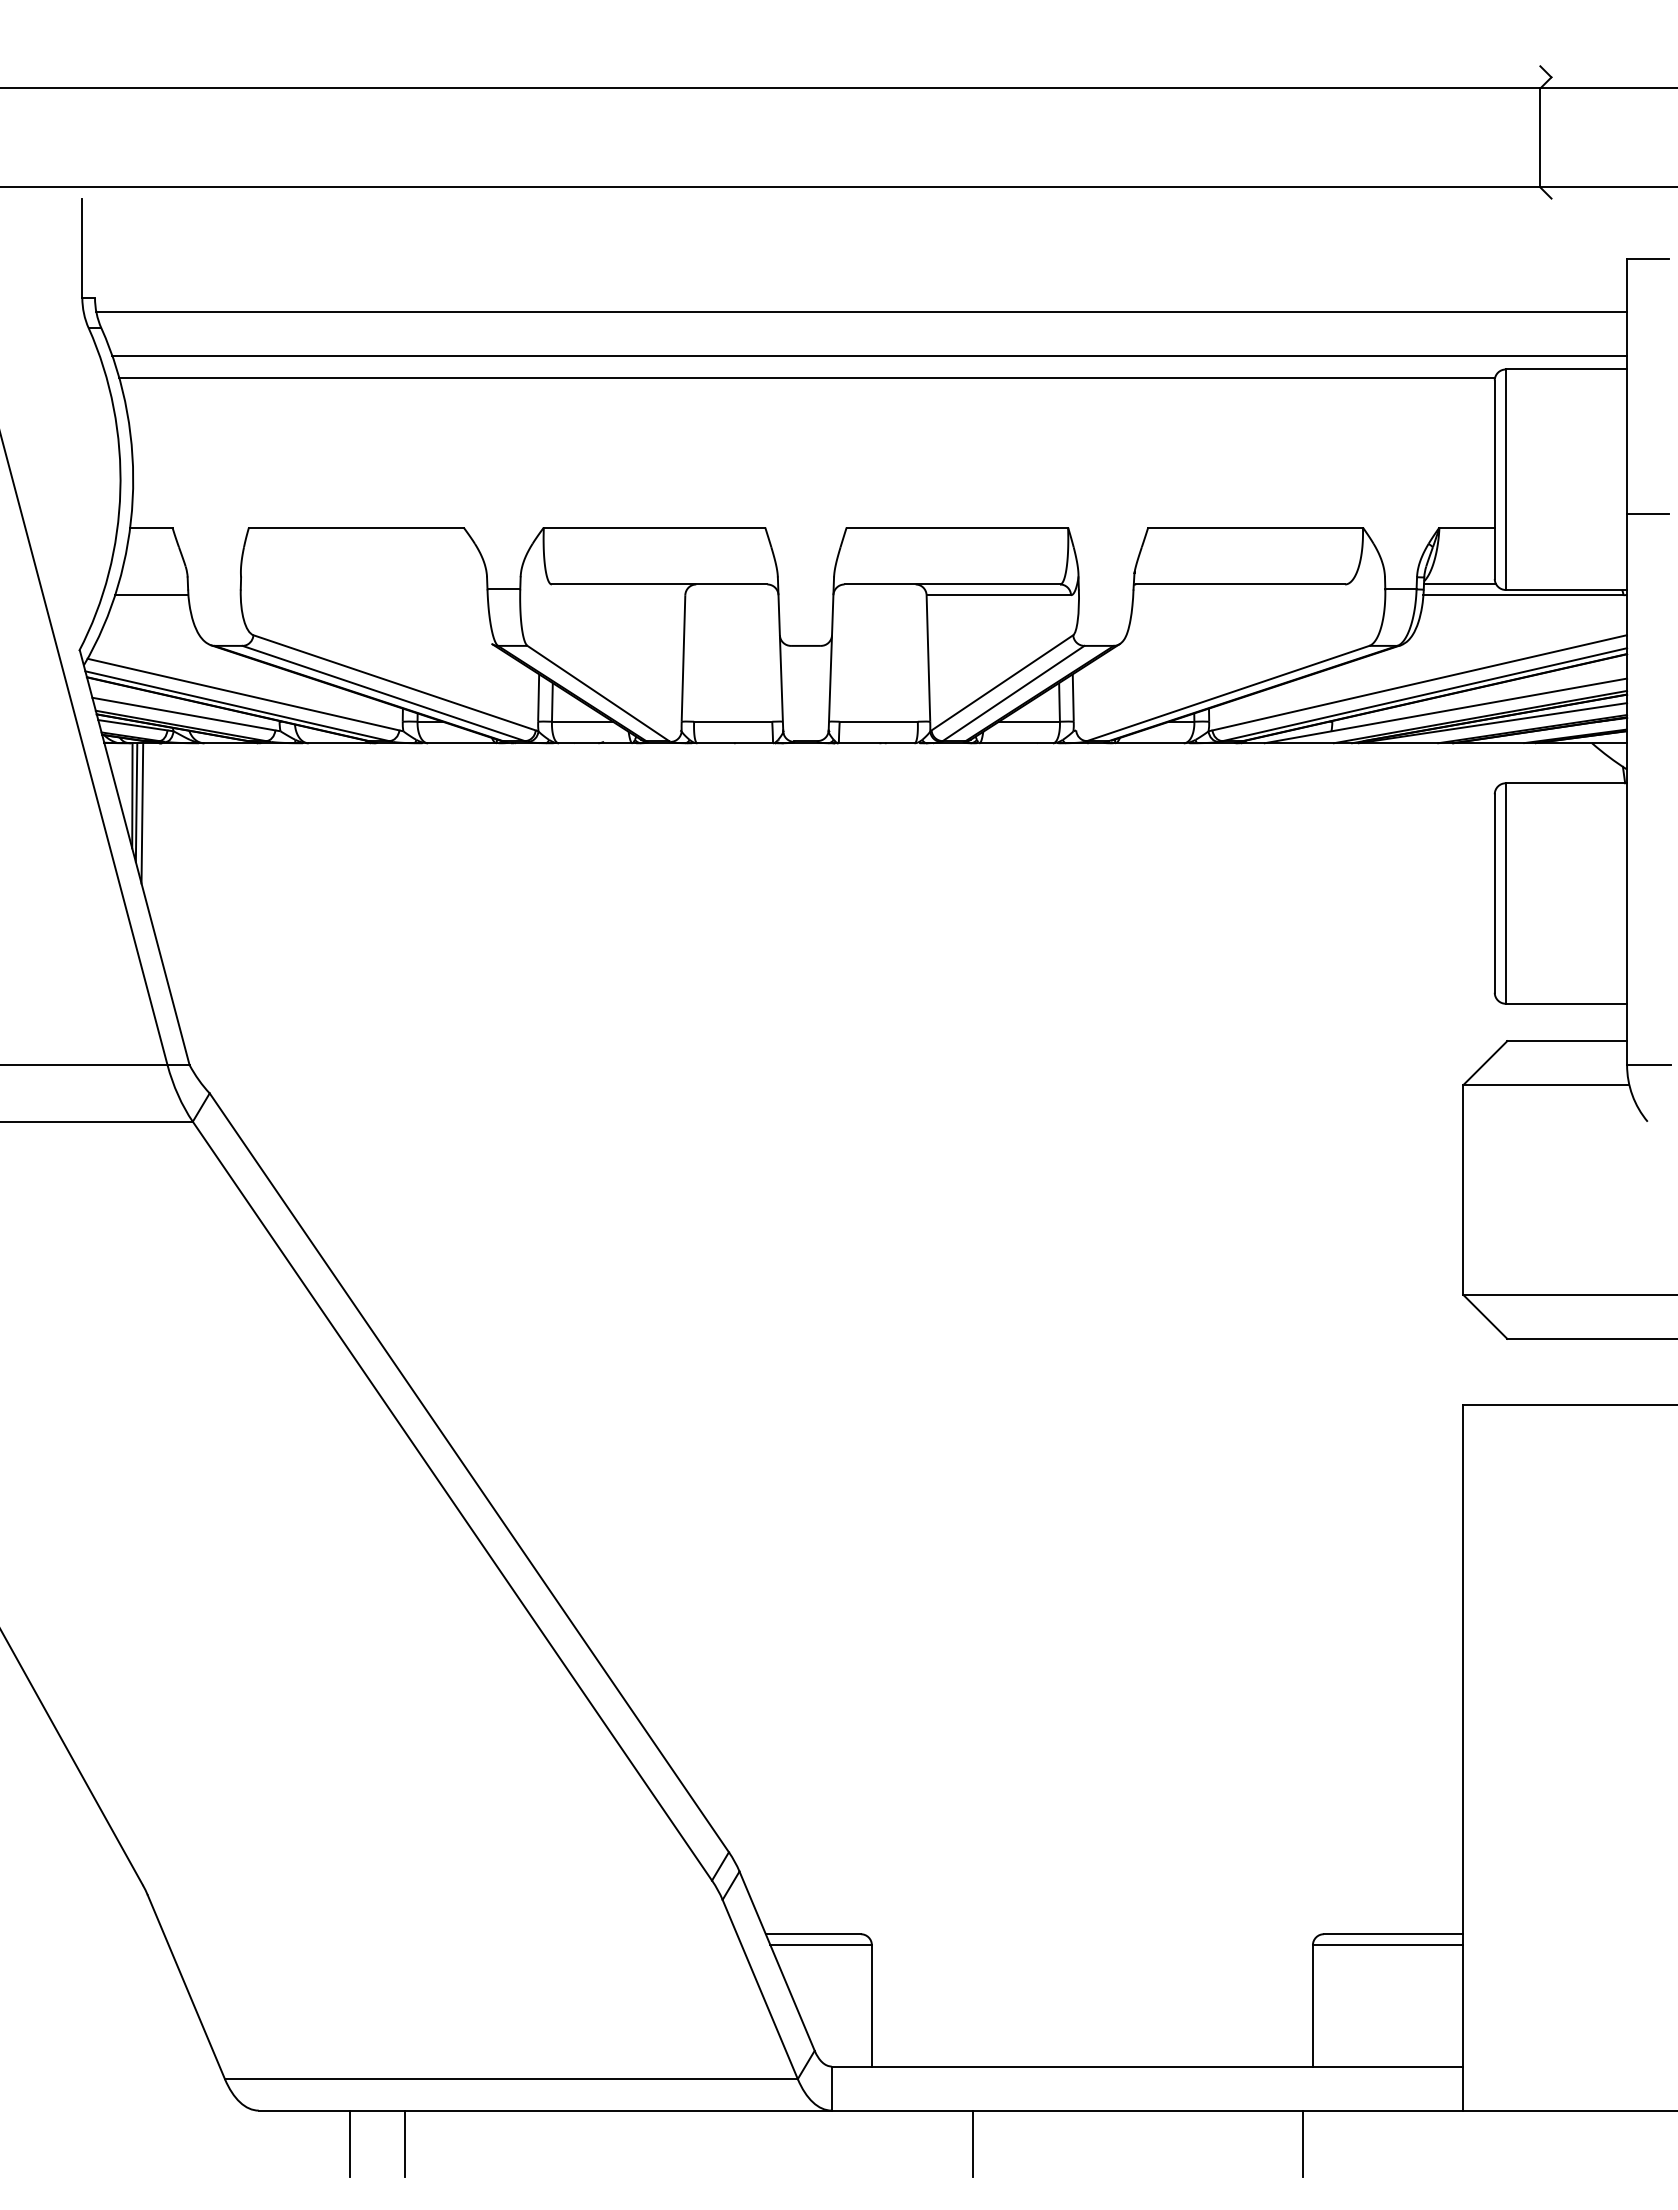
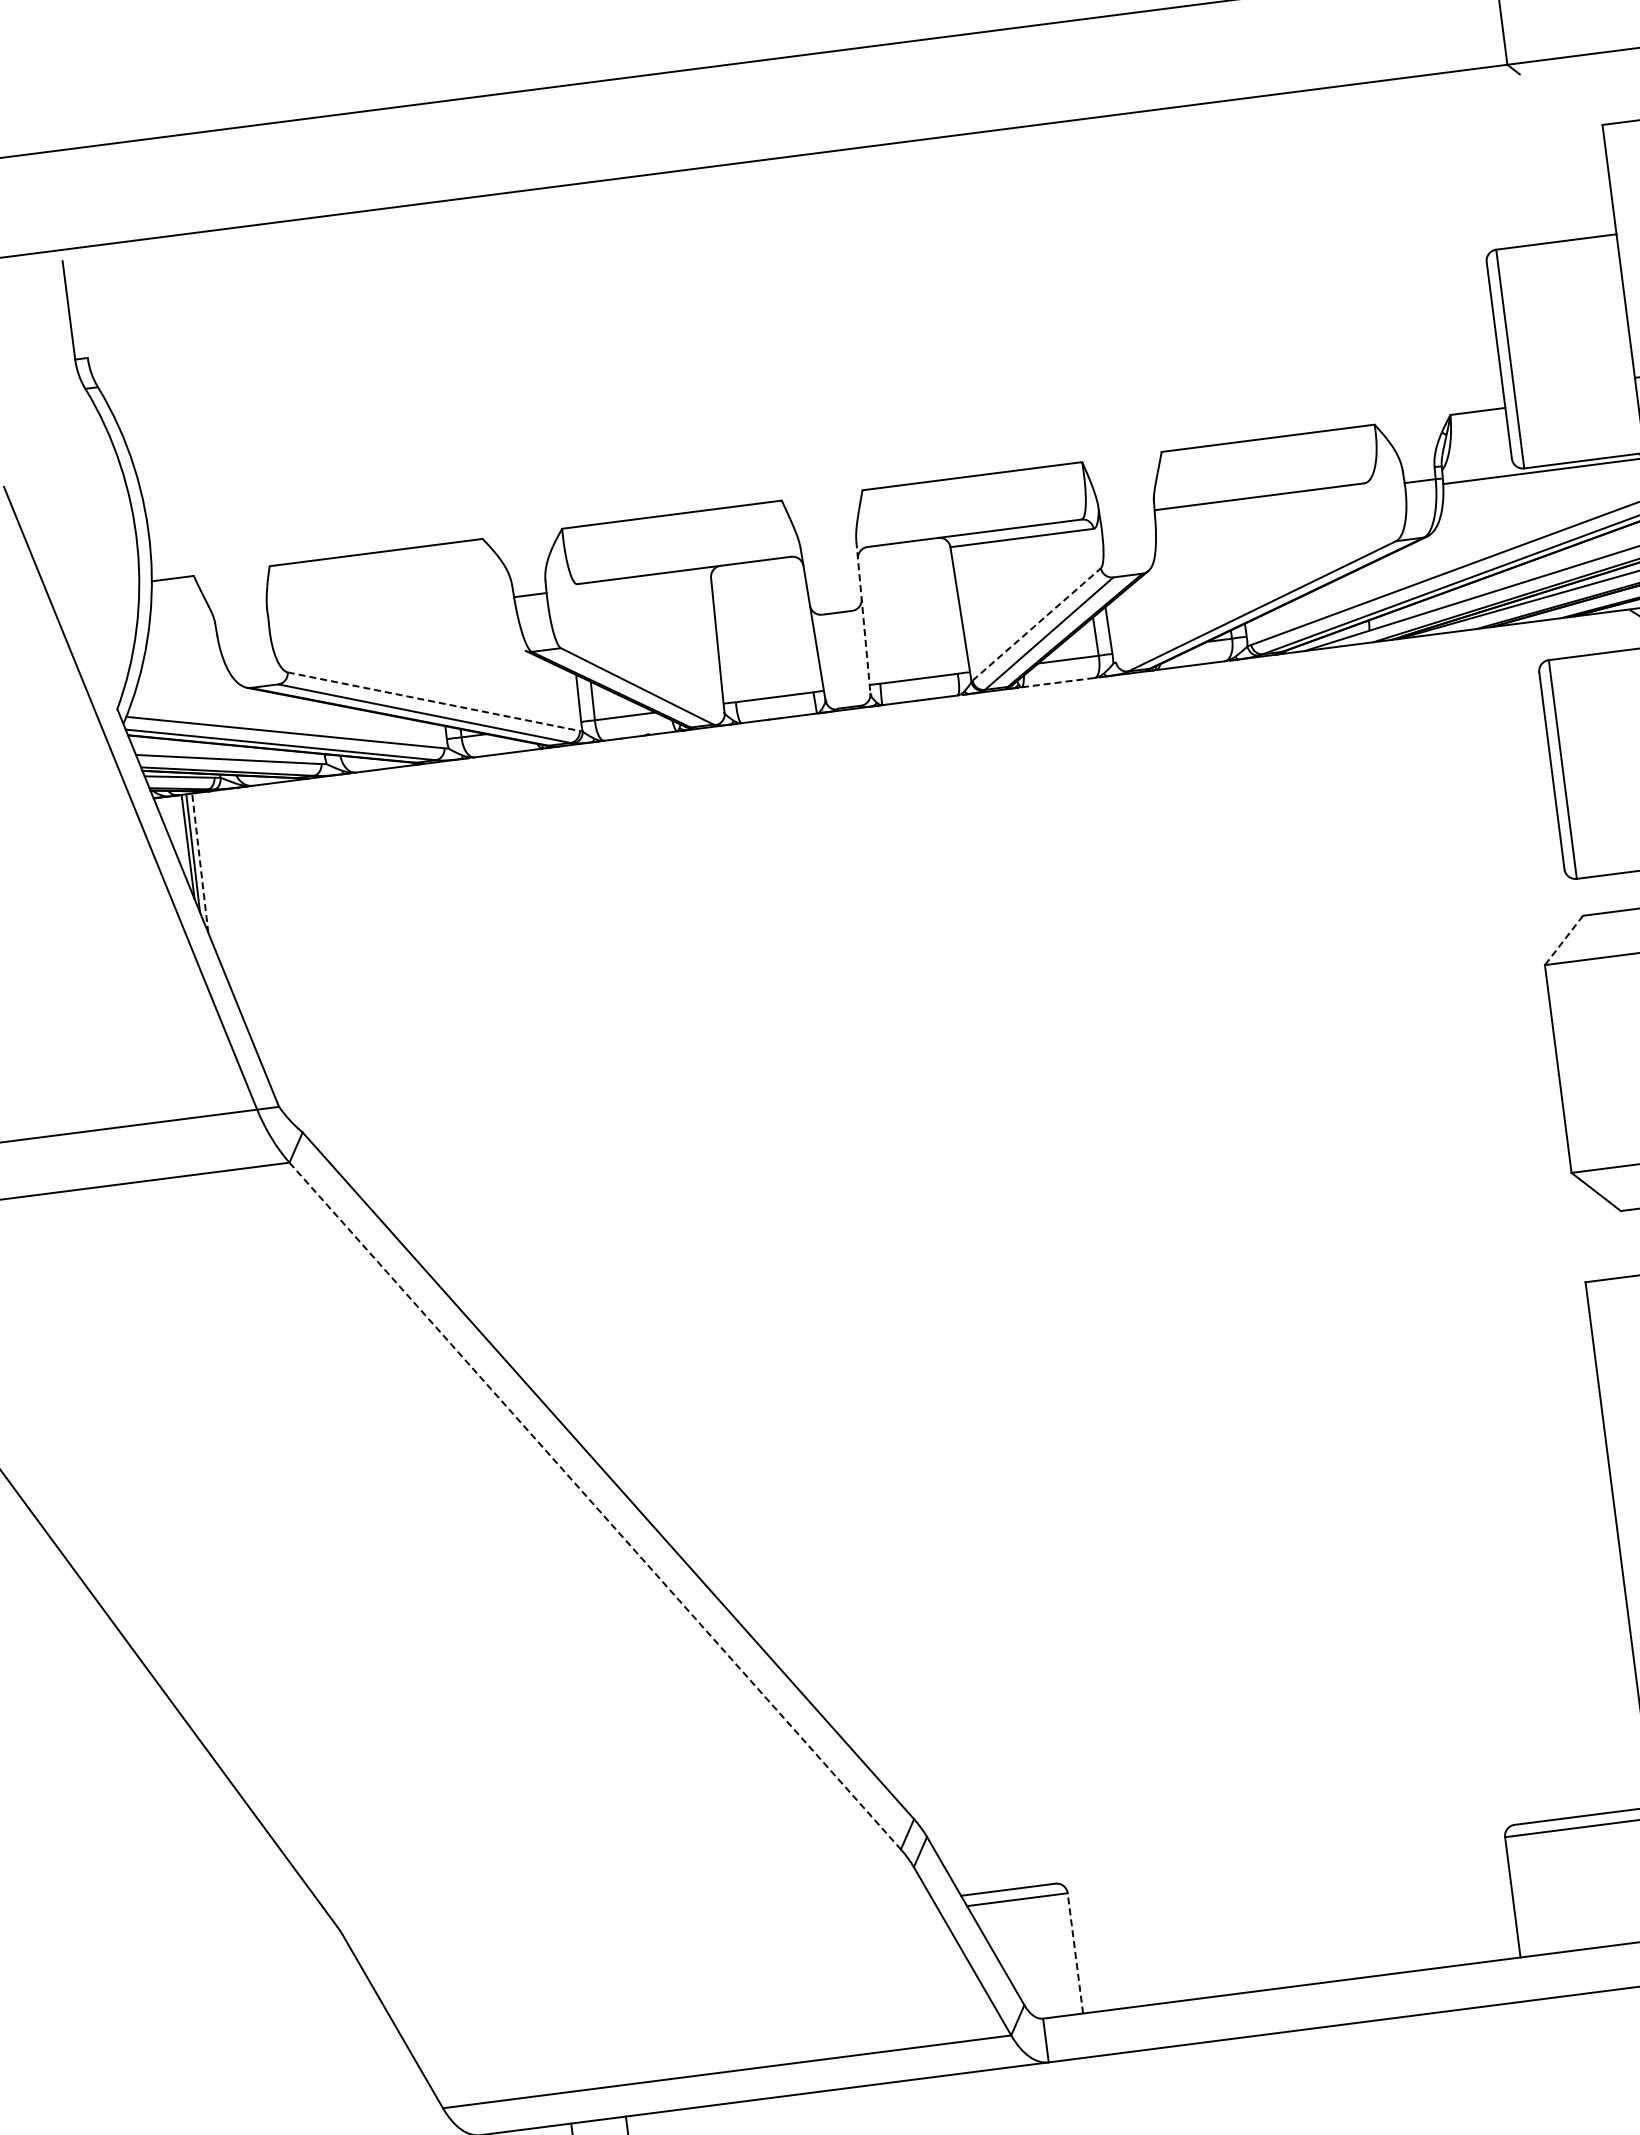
line: (861, 312) -> (849, 275), removed
line: (869, 355) -> (863, 316), removed
line: (807, 377) -> (804, 346), removed
line: (1459, 584) -> (1477, 468), removed
line: (151, 595) -> (181, 645), removed
line: (831, 653) -> (863, 617), solid -> dashed
line: (394, 682) -> (433, 701), solid -> dashed
line: (1002, 682) -> (1036, 624), solid -> dashed
line: (1016, 743) -> (1058, 682), solid -> dashed
line: (142, 812) -> (200, 862), solid -> dashed
line: (1484, 1063) -> (1563, 940), solid -> dashed
line: (452, 1501) -> (595, 1506), solid -> dashed
line: (871, 2005) -> (1074, 1953), solid -> dashed
line: (973, 2143) -> (1193, 2076), removed
line: (1302, 2143) -> (1520, 2035), removed

